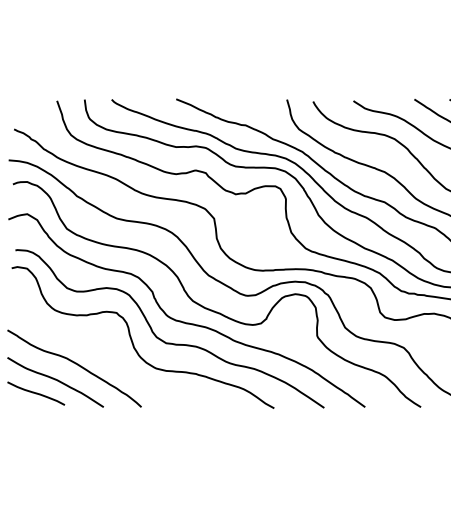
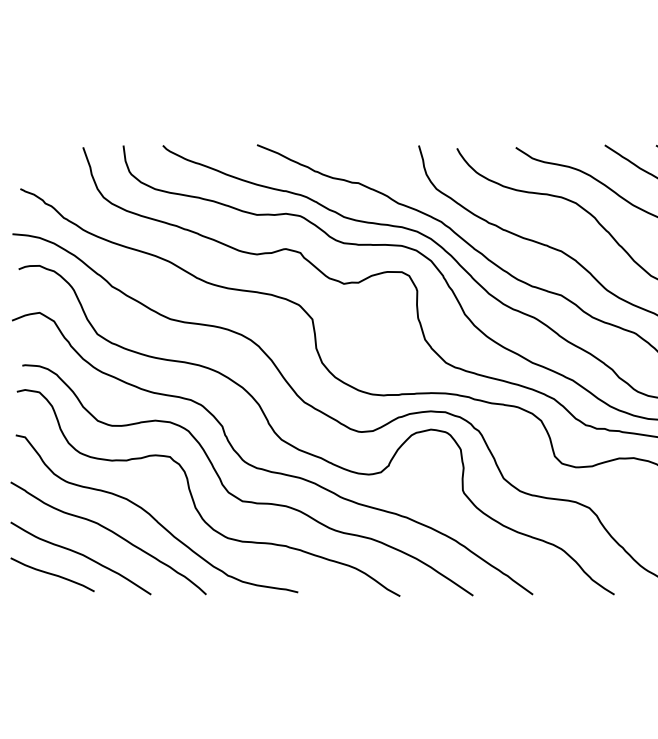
curve: (105, 353) -> (153, 516), added

